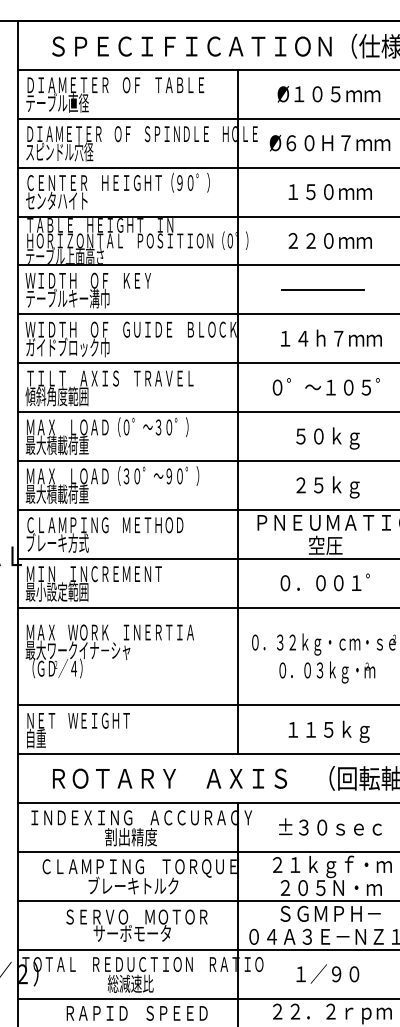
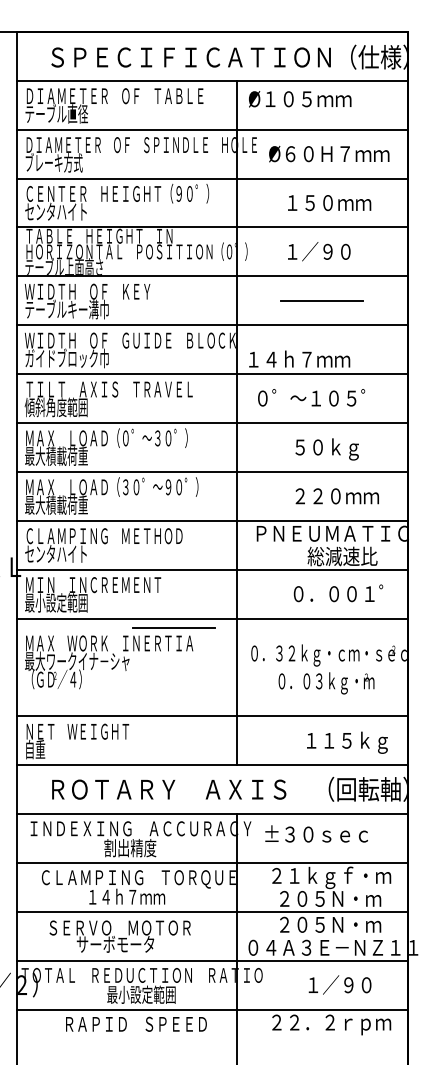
text: (329, 94) -> (300, 99), moved
text: (59, 151) -> (58, 162), スピンドル穴径 -> ブレーキ方式
text: (330, 240) -> (329, 251), ２２０ｍｍ -> １／９０
text: (331, 337) -> (299, 358), moved
text: (326, 386) -> (311, 397), moved
text: (346, 487) -> (345, 498), ２５ｋｇ -> ２２０ｍｍ
text: (57, 542) -> (56, 553), ブレーキ方式 -> センタハイト
text: (343, 545) -> (342, 556), 空圧 -> 総減速比
text: (325, 582) -> (338, 593), moved
line: (174, 616) -> (173, 627), added
text: (329, 731) -> (347, 742), moved
text: (330, 826) -> (316, 833), moved
text: (133, 885) -> (132, 896), ブレーキトルク -> １４ｈ７ｍｍ
text: (331, 913) -> (330, 924), ＳＧＭＰＨ－ -> ２０５Ｎ・ｍ
text: (136, 925) -> (119, 936), moved
text: (327, 973) -> (339, 984), moved
text: (142, 983) -> (141, 994), 総減速比 -> 最小設定範囲

